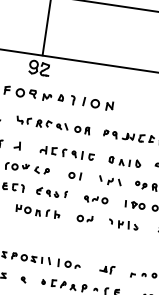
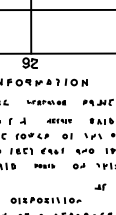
part: (53, 125) -> (46, 102), size x0.7
part: (67, 152) -> (59, 120), size x0.6
part: (37, 210) -> (44, 165), size x0.6
part: (107, 268) -> (100, 186), moved

